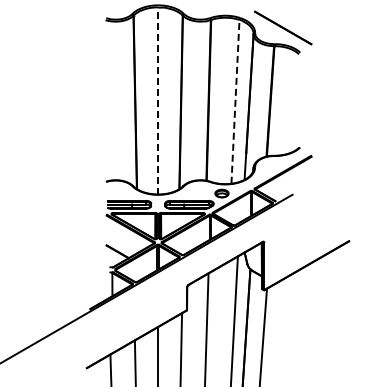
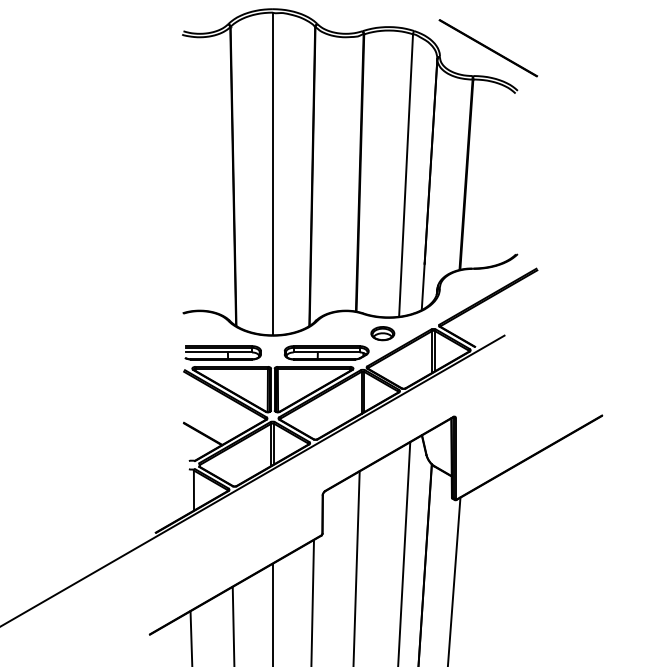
line: (158, 100) -> (273, 173), dashed -> solid
line: (235, 101) -> (406, 174), dashed -> solid

